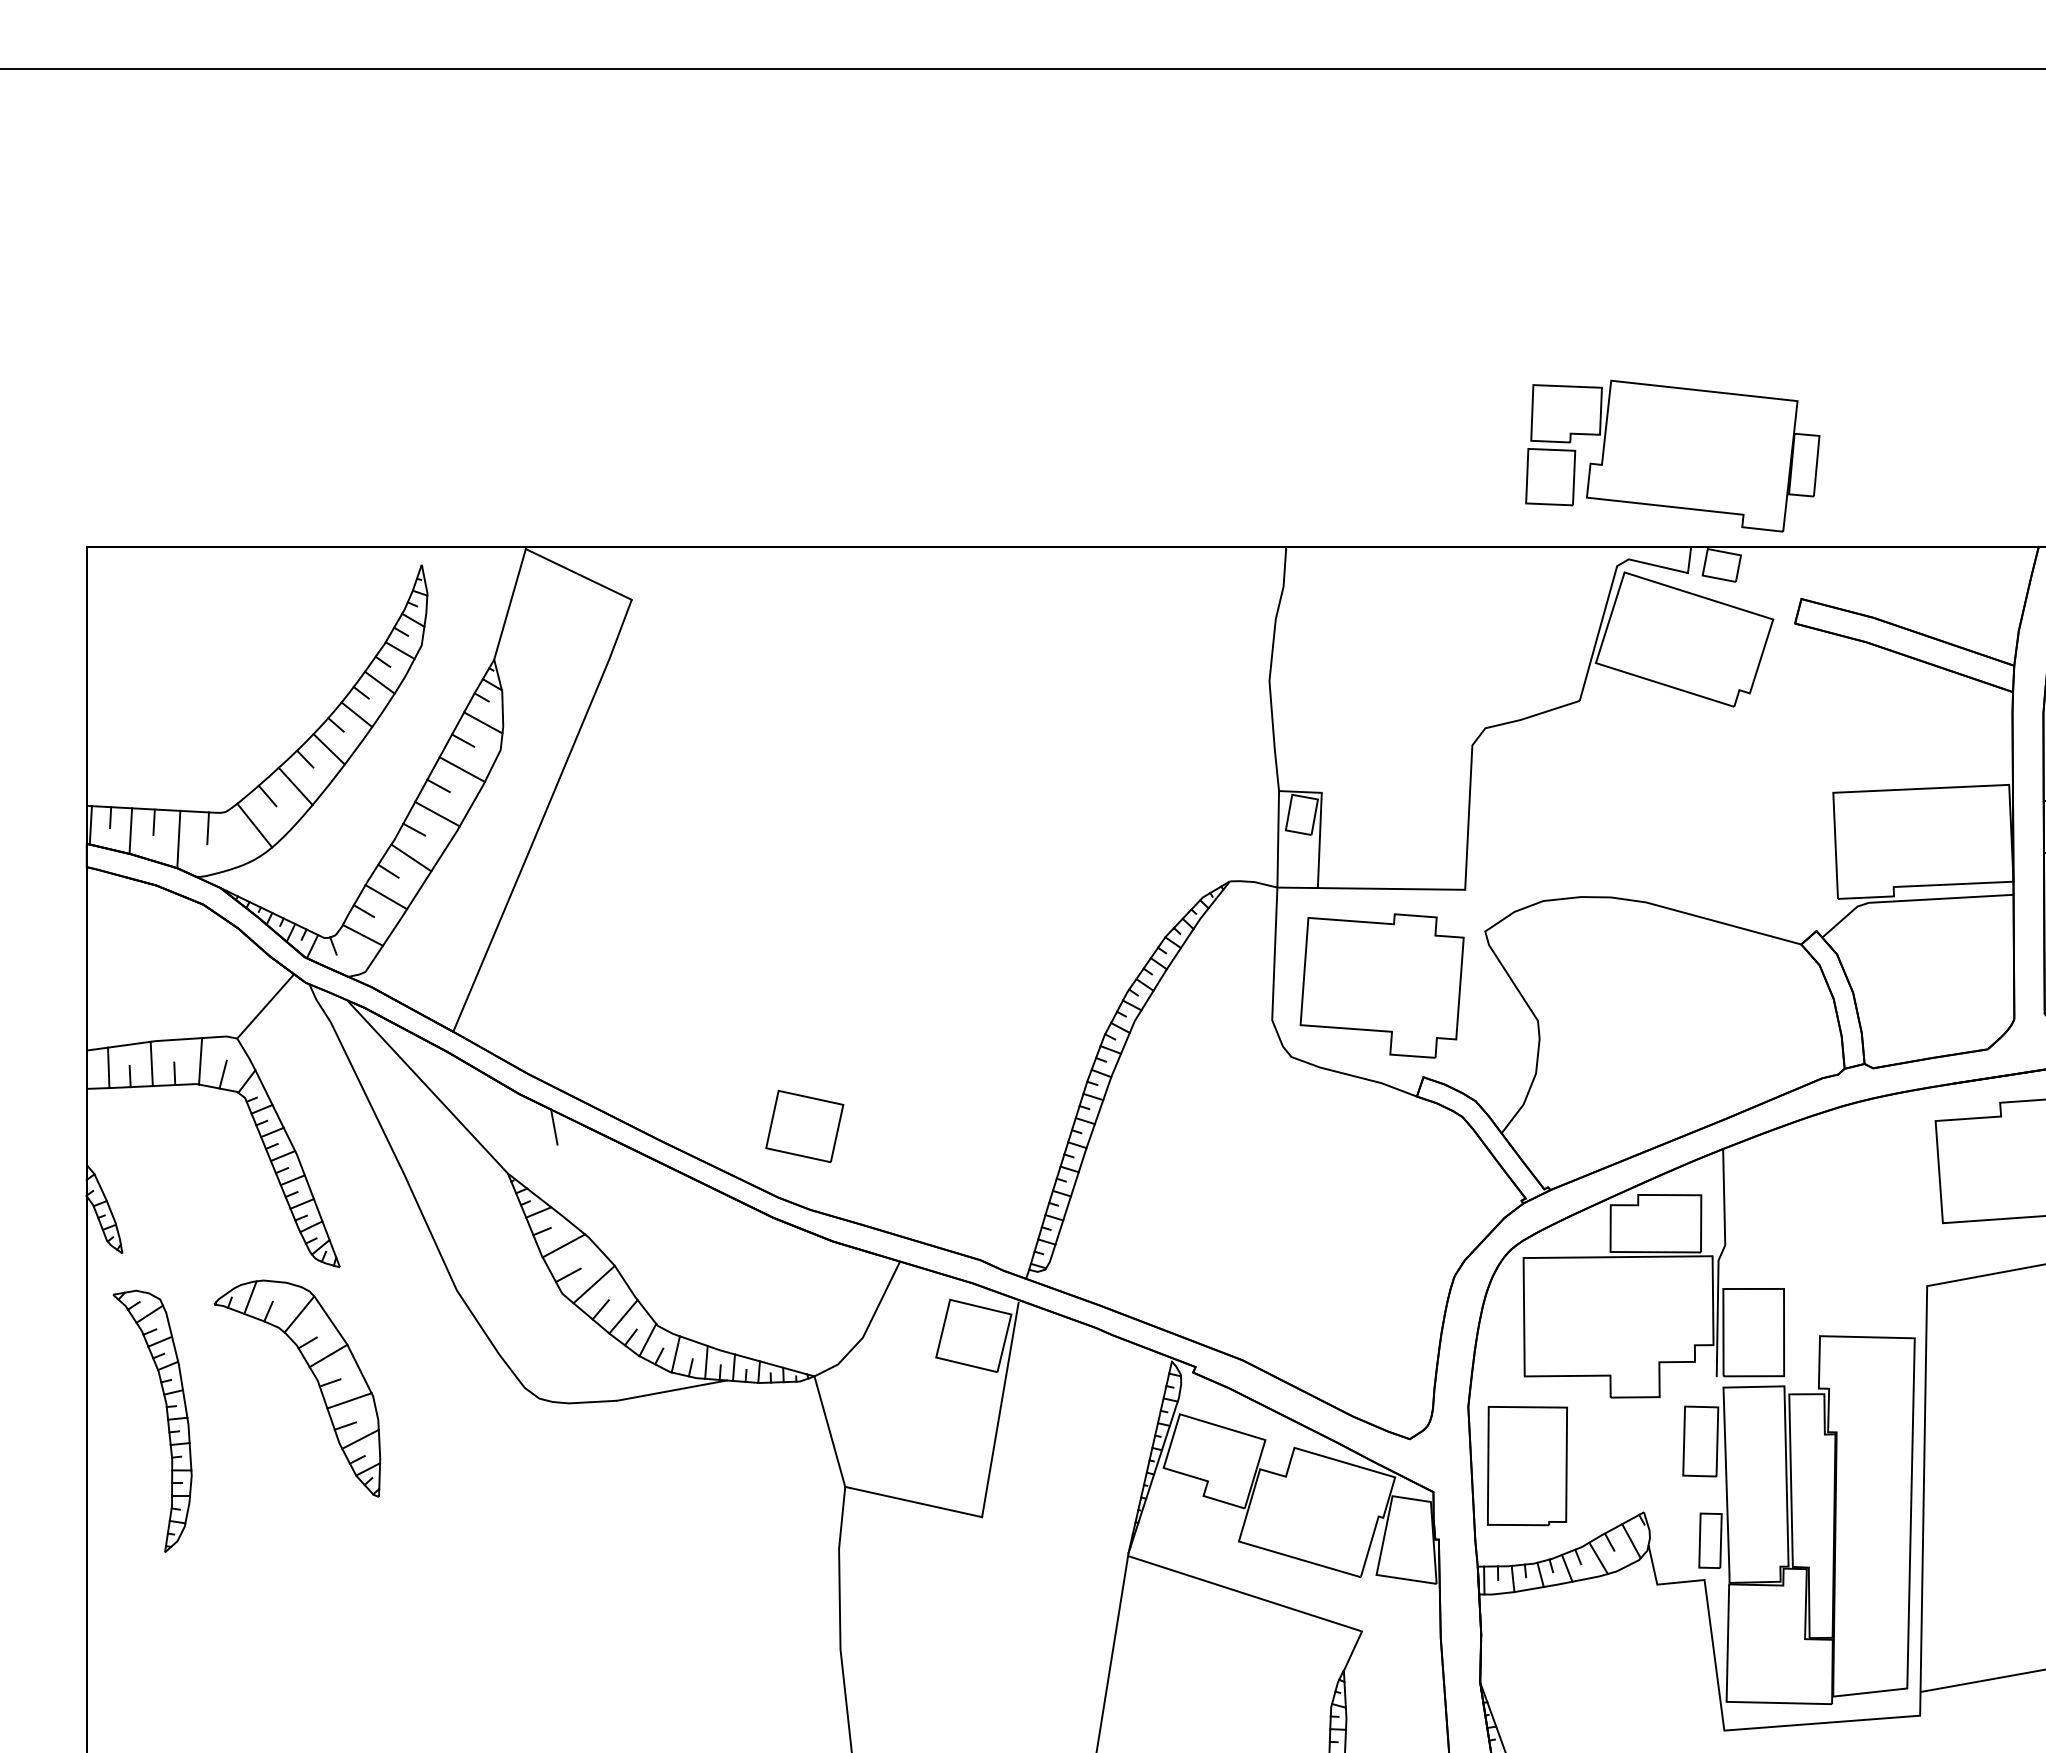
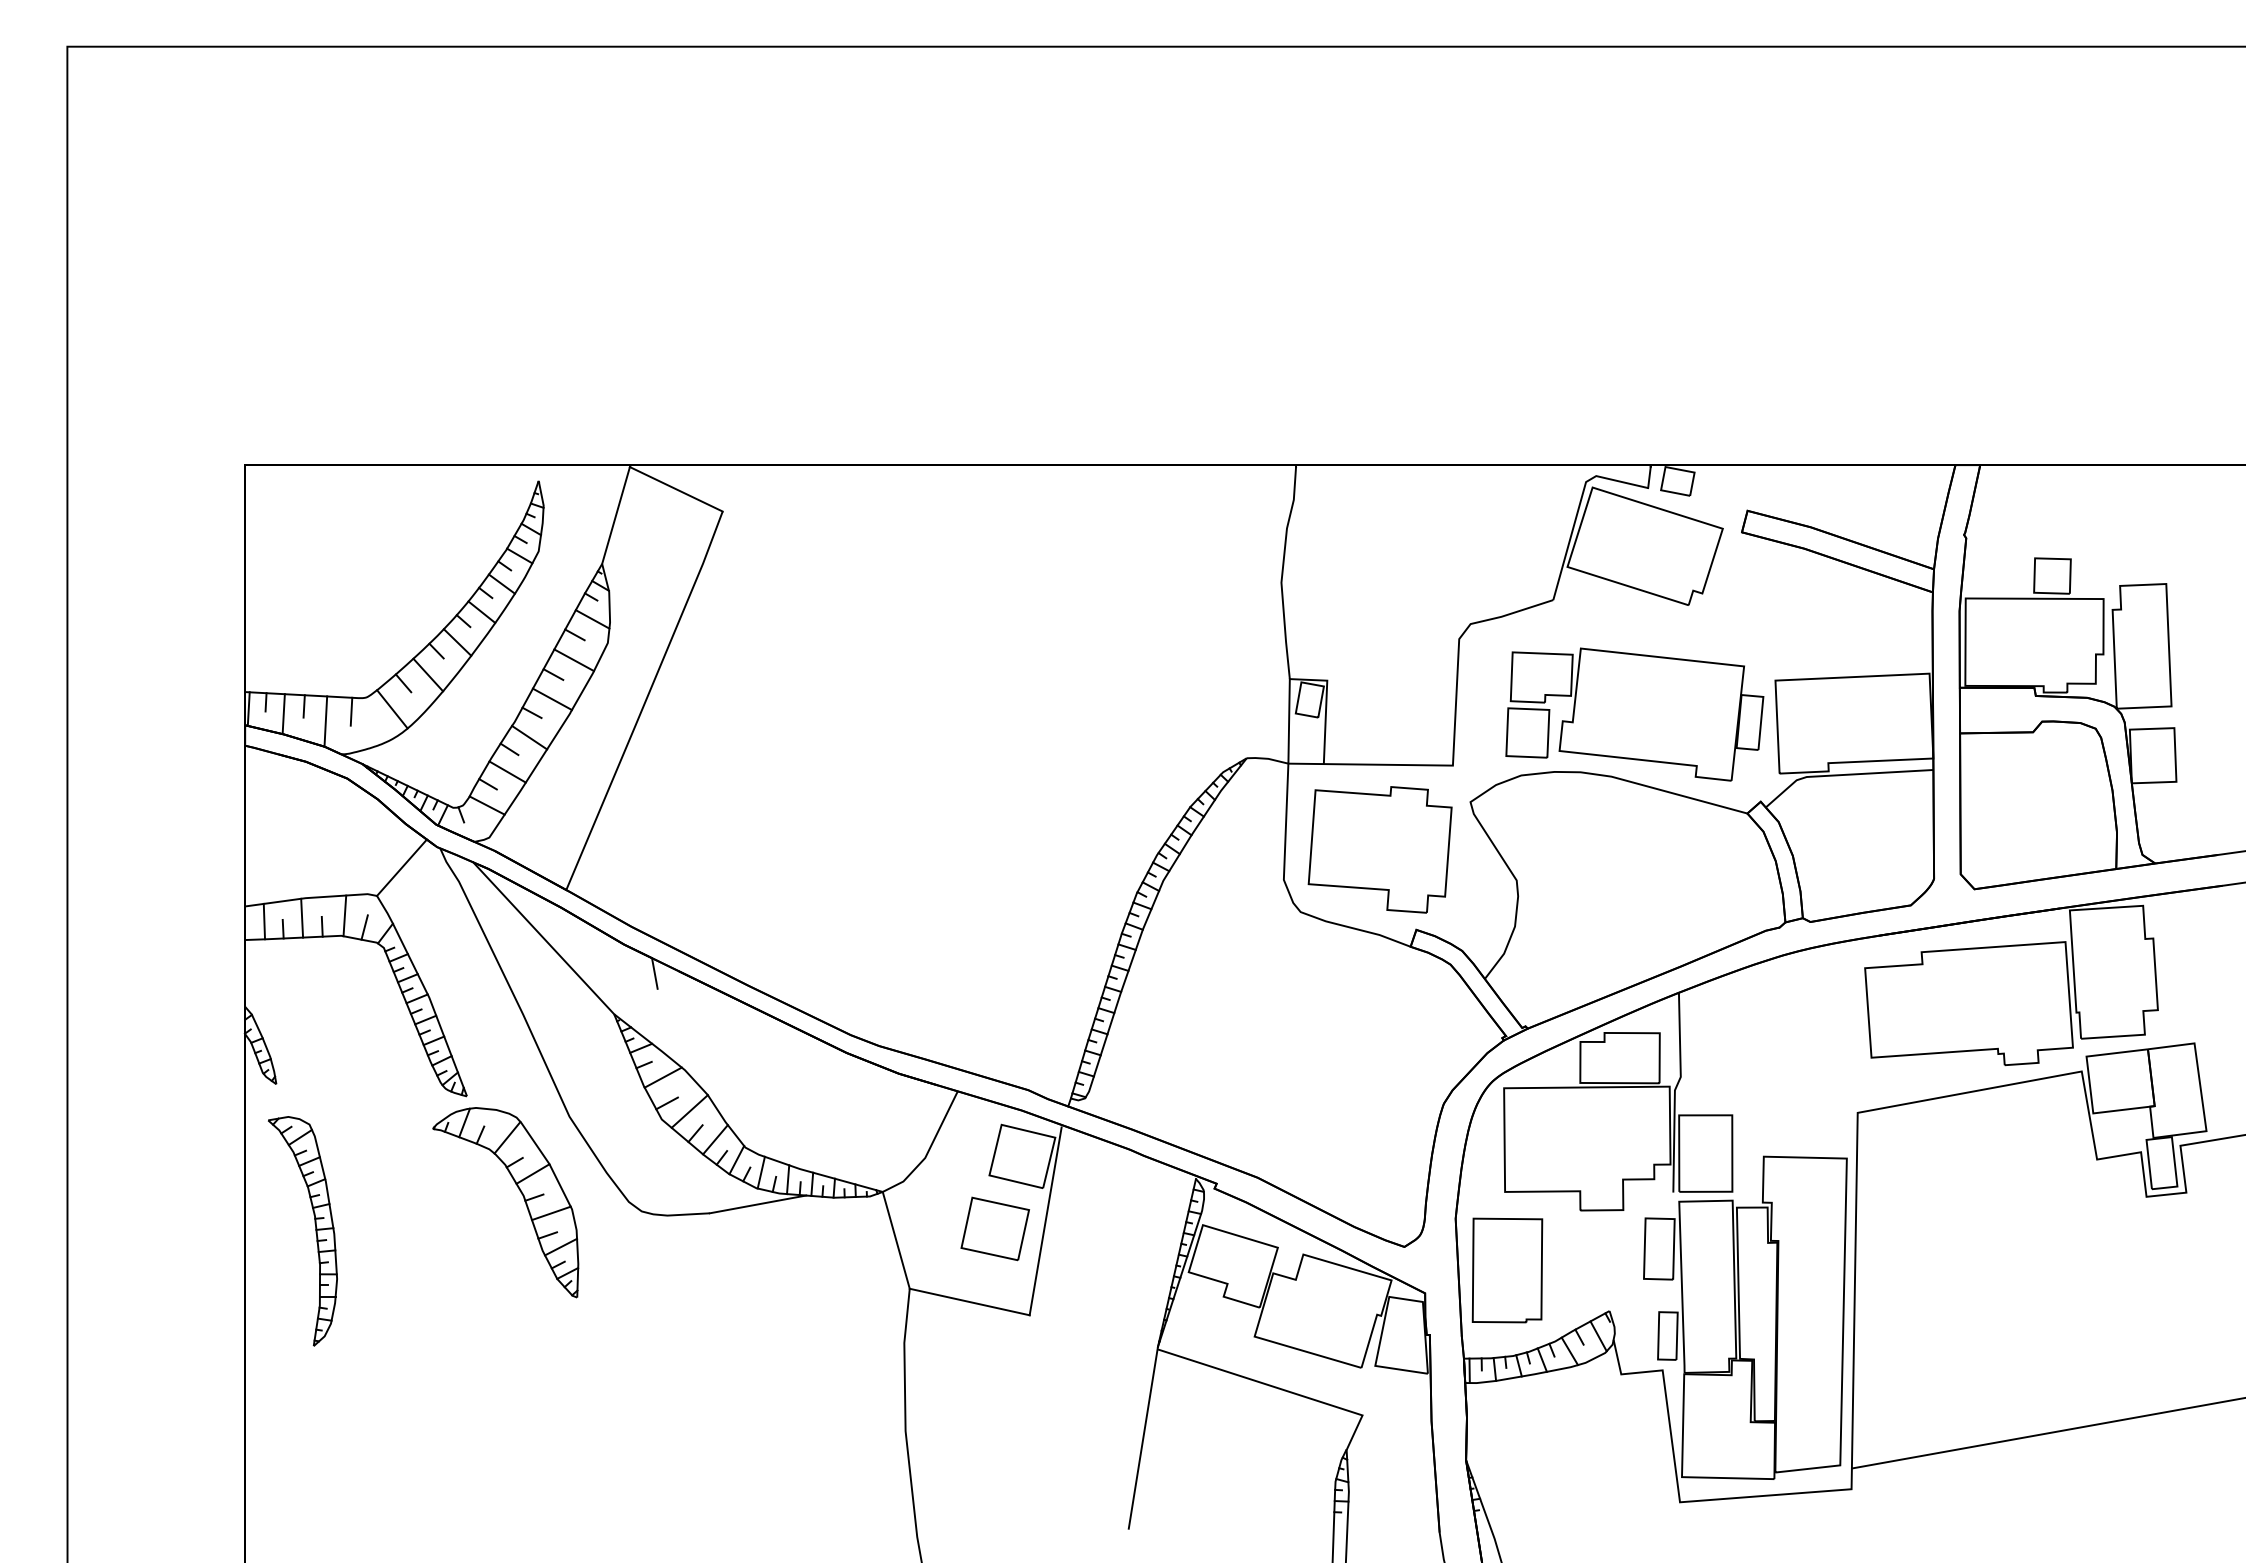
part: (1672, 455) -> (1634, 714), moved
part: (803, 1125) -> (994, 1228), moved
part: (315, 1379) -> (521, 1194), moved

